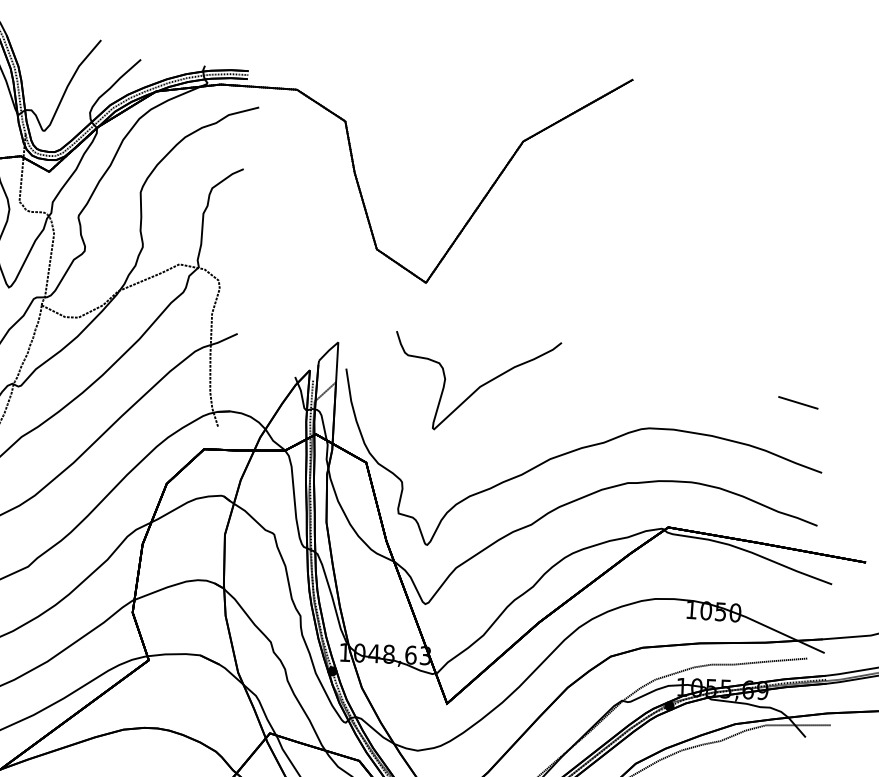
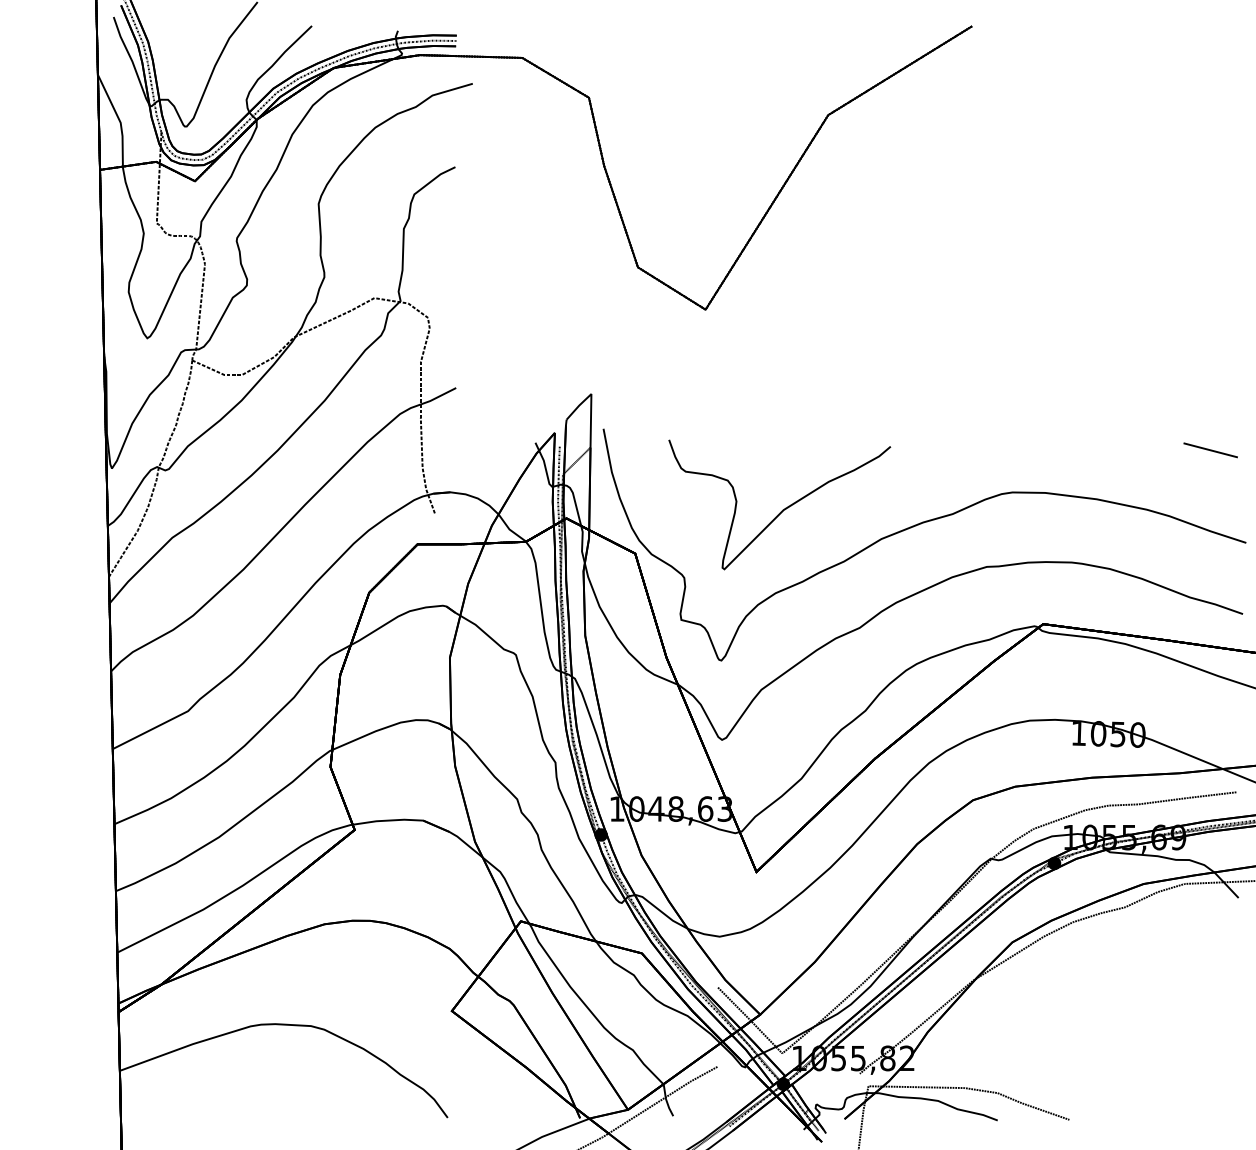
curve: (479, 386) -> (782, 509), moved

